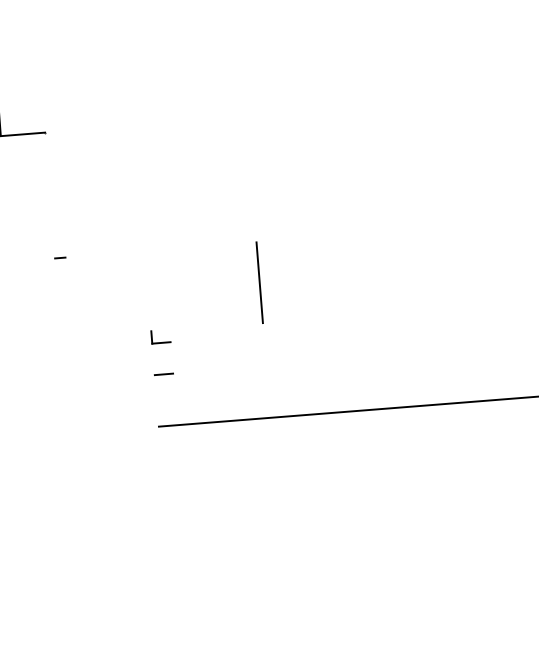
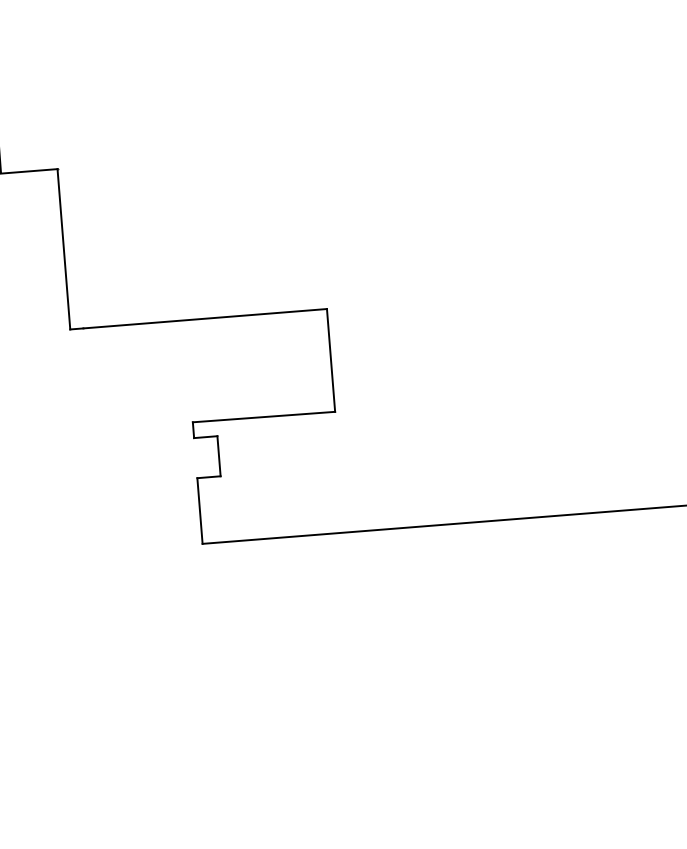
line: (49, 195) -> (63, 249), added
line: (160, 249) -> (204, 318), added
line: (206, 326) -> (263, 416), added
line: (171, 358) -> (218, 456), added
line: (156, 400) -> (199, 510), added

